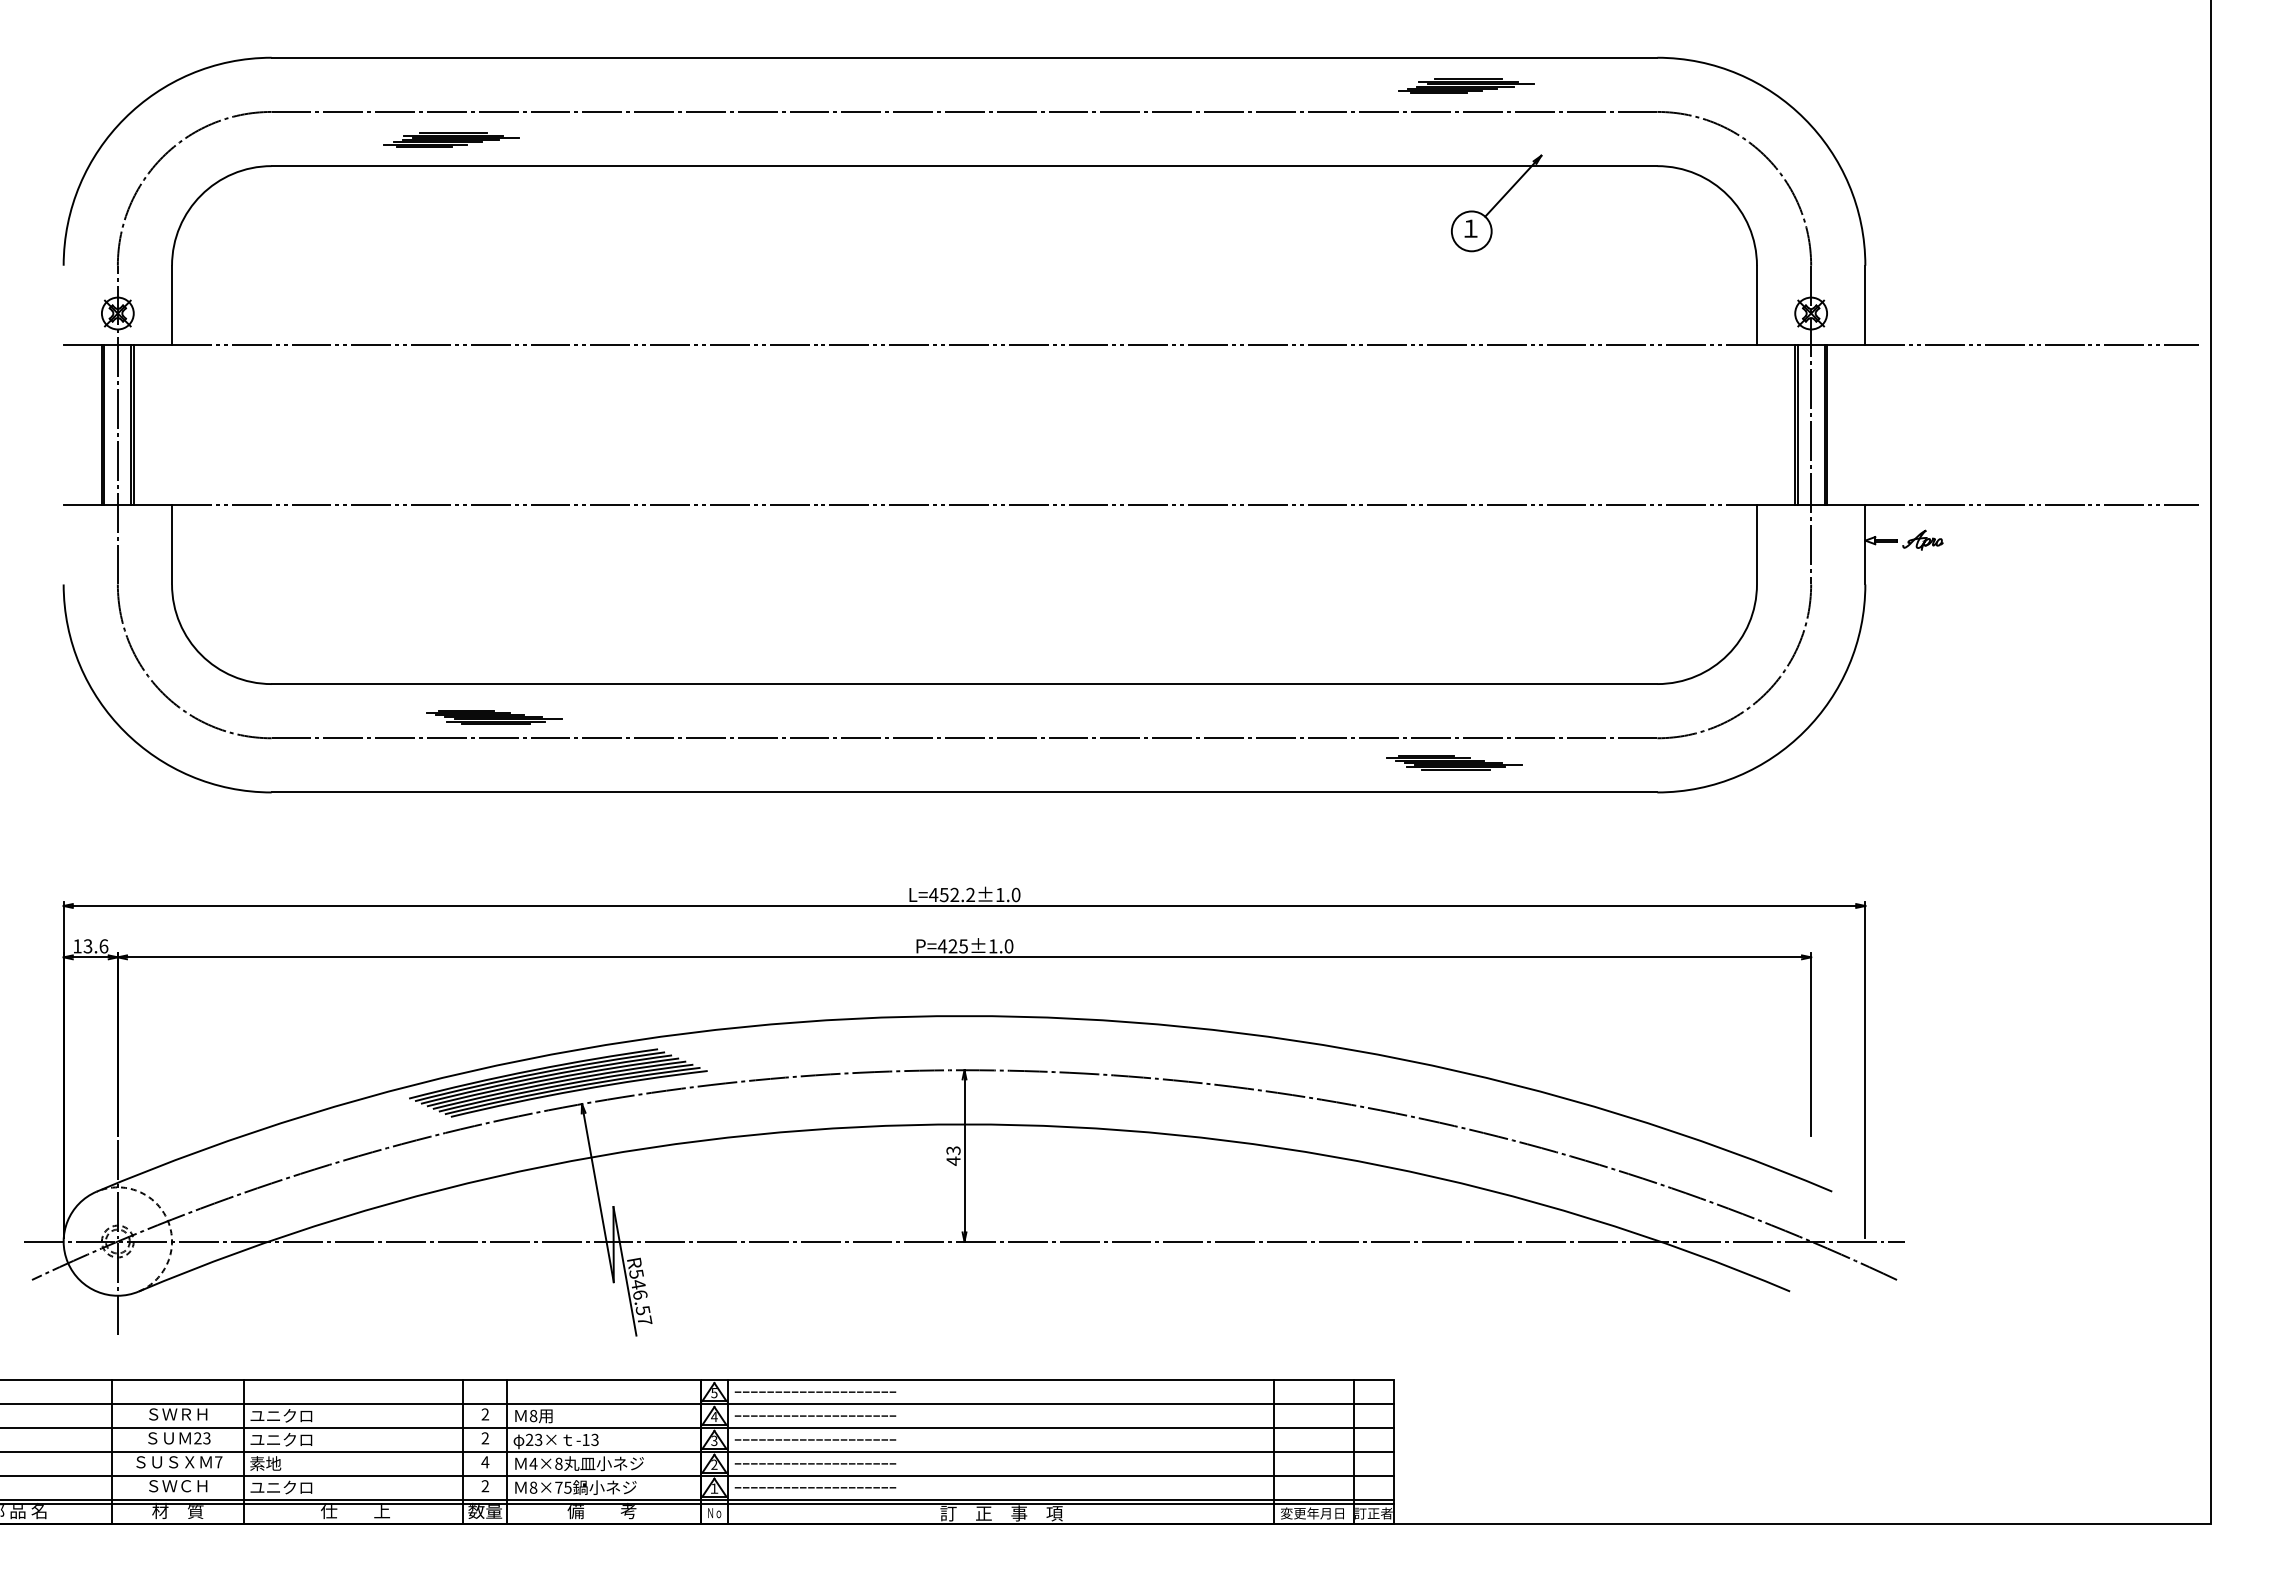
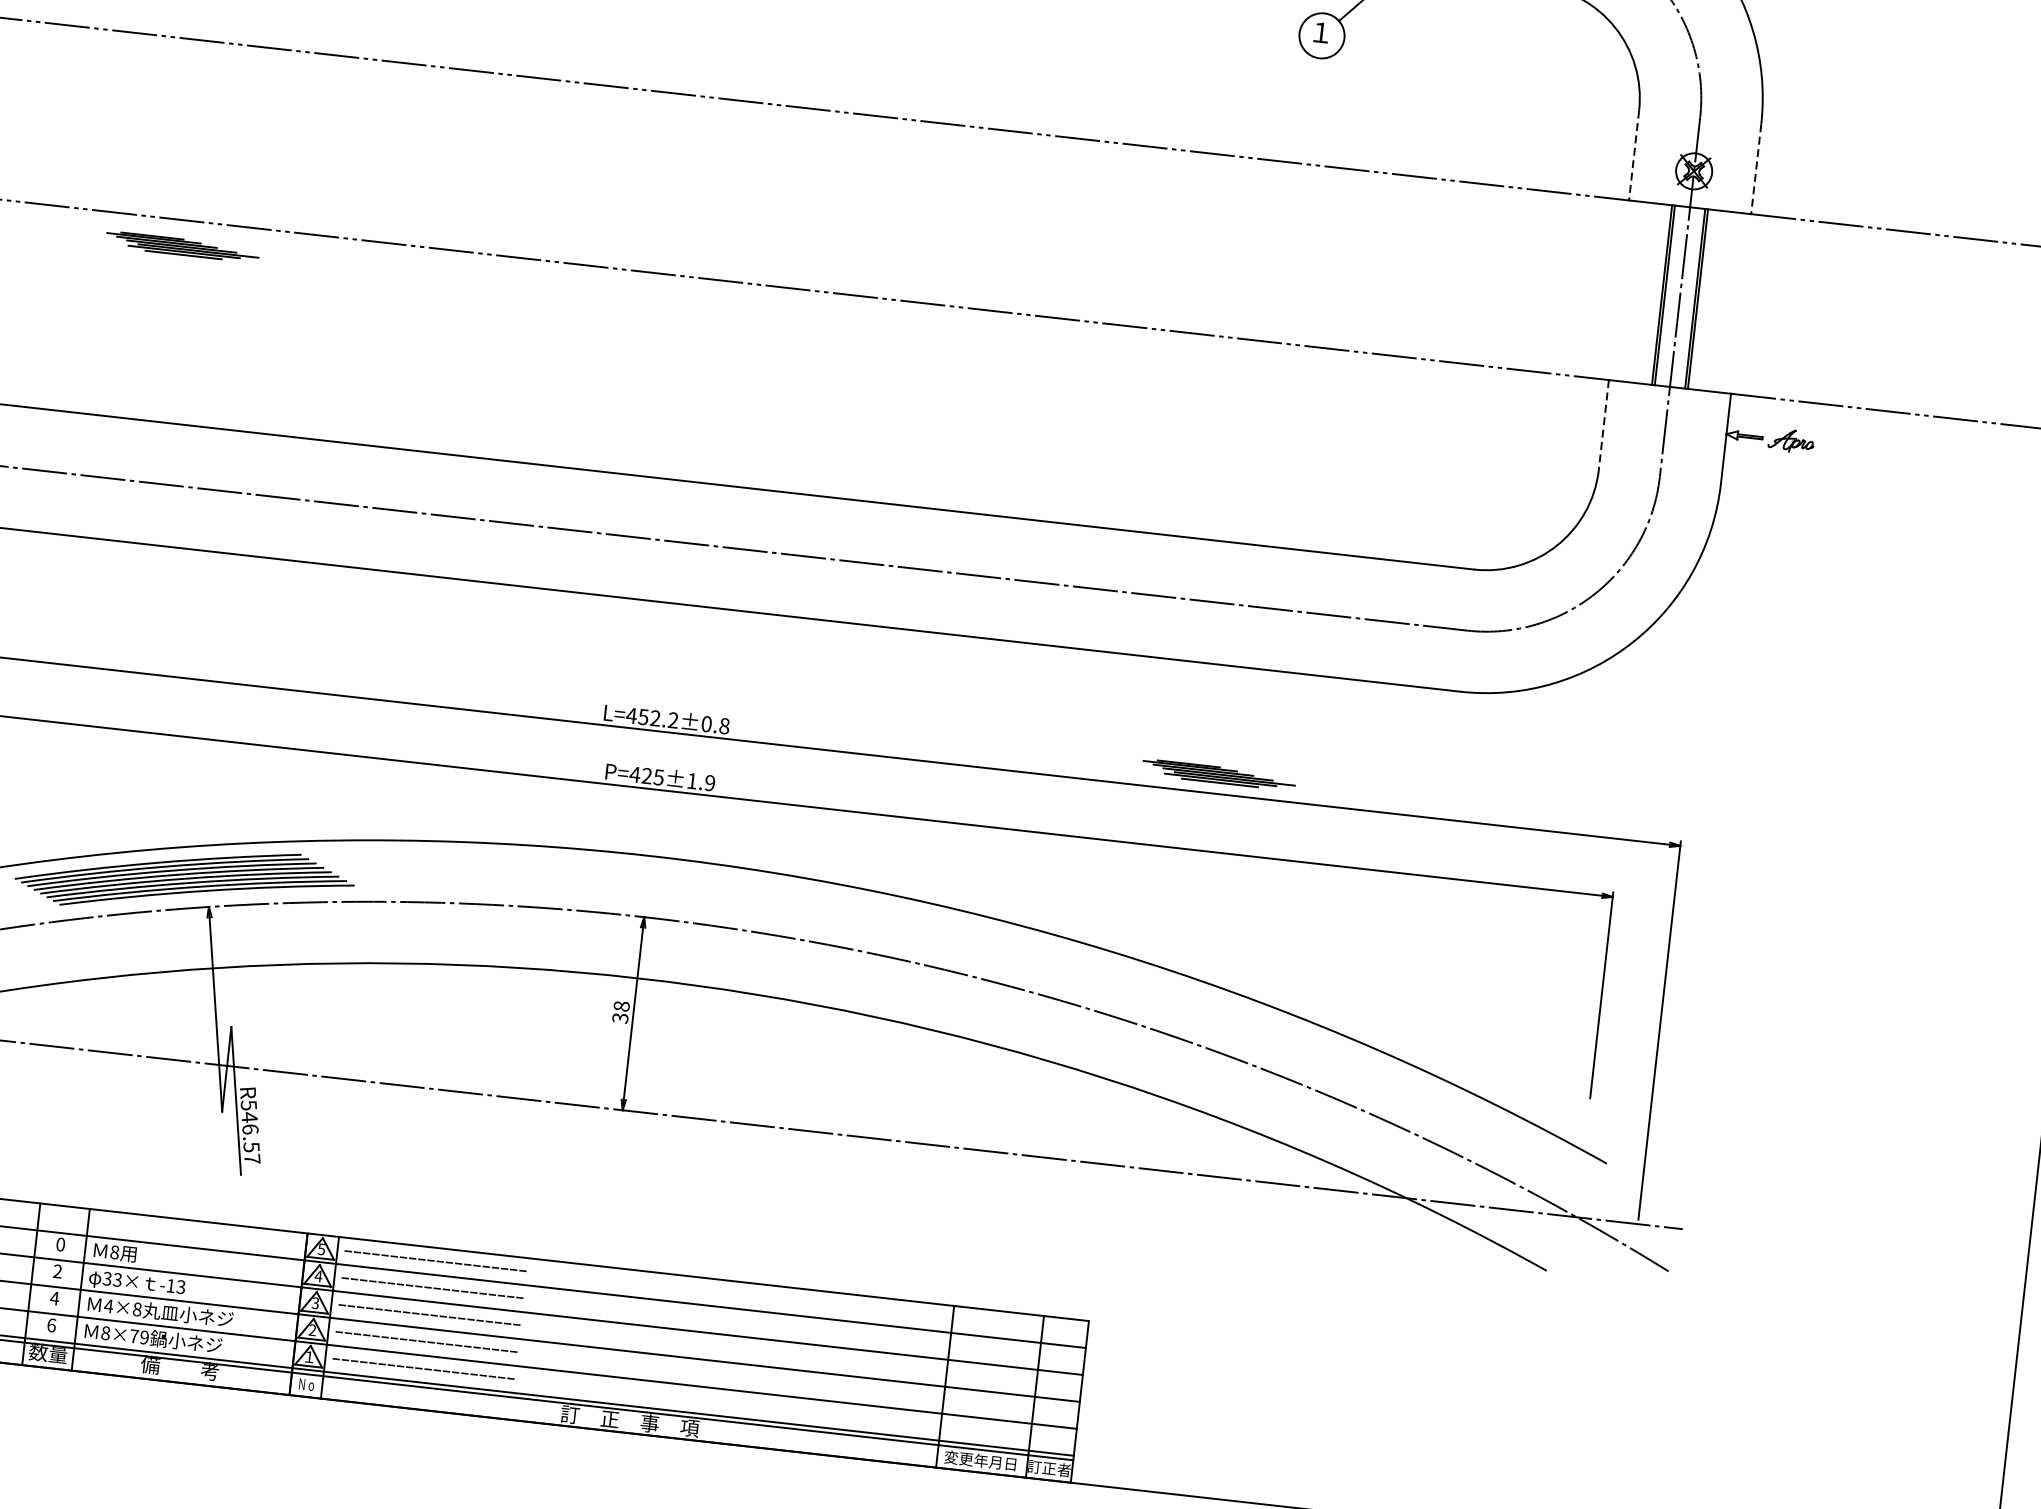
line: (1756, 305) -> (1633, 155), solid -> dashed
line: (1865, 305) -> (1756, 169), solid -> dashed
line: (1756, 544) -> (1603, 424), solid -> dashed
part: (494, 717) -> (183, 247), moved
part: (1454, 762) -> (1219, 774), moved
text: (1008, 894) -> (716, 724), L=452.2±1.0 -> L=452.2±0.8
text: (1008, 946) -> (709, 783), P=425±1.0 -> P=425±1.9
text: (953, 1155) -> (621, 1011), 43 -> 38
text: (485, 1414) -> (60, 1244), 2 -> 0
text: (529, 1440) -> (107, 1279), 23× -> 33×
text: (485, 1486) -> (51, 1325), 2 -> 6
text: (567, 1487) -> (144, 1337), 8×75 -> 8×79

